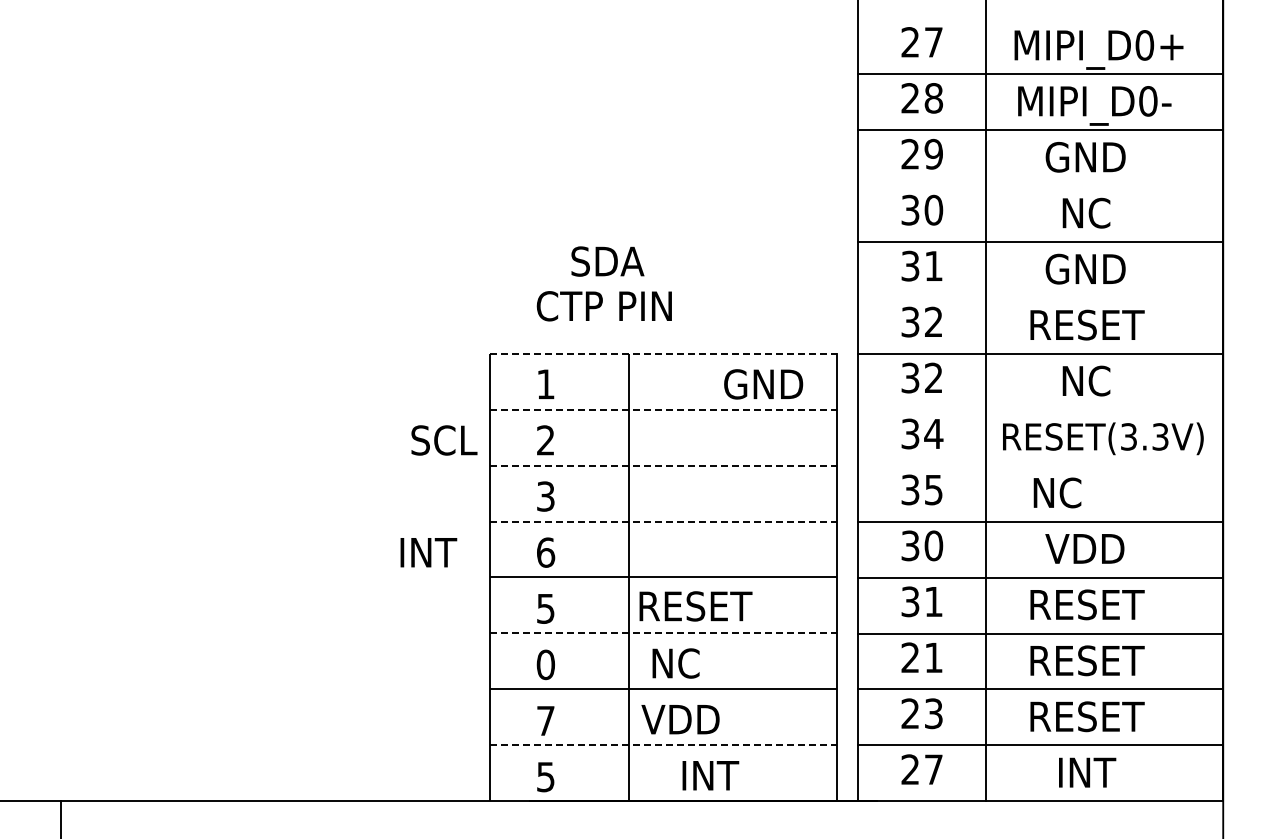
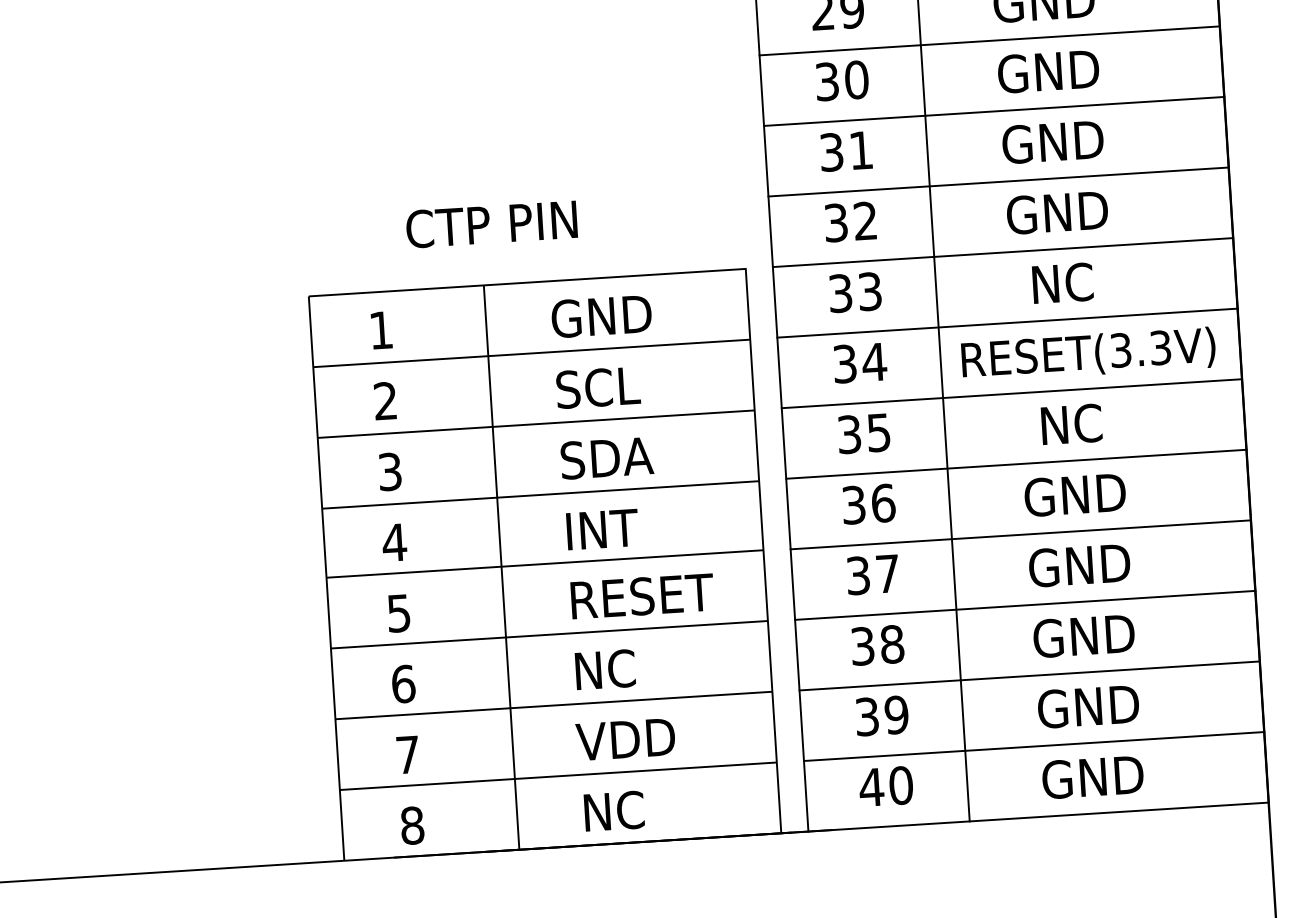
line: (1040, 185) -> (989, 40), added
text: (1085, 212) -> (1048, 70), NC -> GND
text: (607, 261) -> (606, 458), moved
line: (1040, 297) -> (998, 181), added
text: (603, 306) -> (490, 224), moved
text: (1087, 324) -> (1059, 211), RESET -> GND
line: (664, 353) -> (528, 282), dashed -> solid
text: (933, 378) -> (869, 292), 32 -> 33
text: (763, 384) -> (601, 316), moved
line: (1040, 409) -> (1007, 322), added
line: (664, 410) -> (532, 353), dashed -> solid
text: (444, 440) -> (598, 387), moved
line: (1040, 465) -> (1011, 393), added
line: (664, 466) -> (537, 424), dashed -> solid
text: (1057, 492) -> (1071, 423), moved
line: (664, 522) -> (541, 495), dashed -> solid
text: (933, 545) -> (882, 502), 30 -> 36
text: (1085, 548) -> (1074, 494), VDD -> GND
text: (428, 552) -> (602, 529), moved
text: (545, 552) -> (394, 542), 6 -> 4
text: (933, 601) -> (887, 573), 31 -> 37
text: (1087, 604) -> (1081, 565), RESET -> GND
text: (695, 606) -> (641, 596), moved
line: (664, 633) -> (550, 635), dashed -> solid
text: (922, 657) -> (877, 644), 21 -> 38
text: (1087, 660) -> (1086, 635), RESET -> GND
text: (675, 663) -> (604, 669), moved
text: (545, 664) -> (403, 683), 0 -> 6
text: (921, 713) -> (881, 715), 23 -> 39
text: (1087, 716) -> (1090, 706), RESET -> GND
text: (680, 719) -> (625, 739), moved
line: (664, 745) -> (559, 776), dashed -> solid
text: (921, 769) -> (885, 786), 27 -> 40
text: (1085, 772) -> (1092, 777), INT -> GND
text: (712, 775) -> (622, 810), INT -> NC
text: (545, 776) -> (411, 825), 5 -> 8

